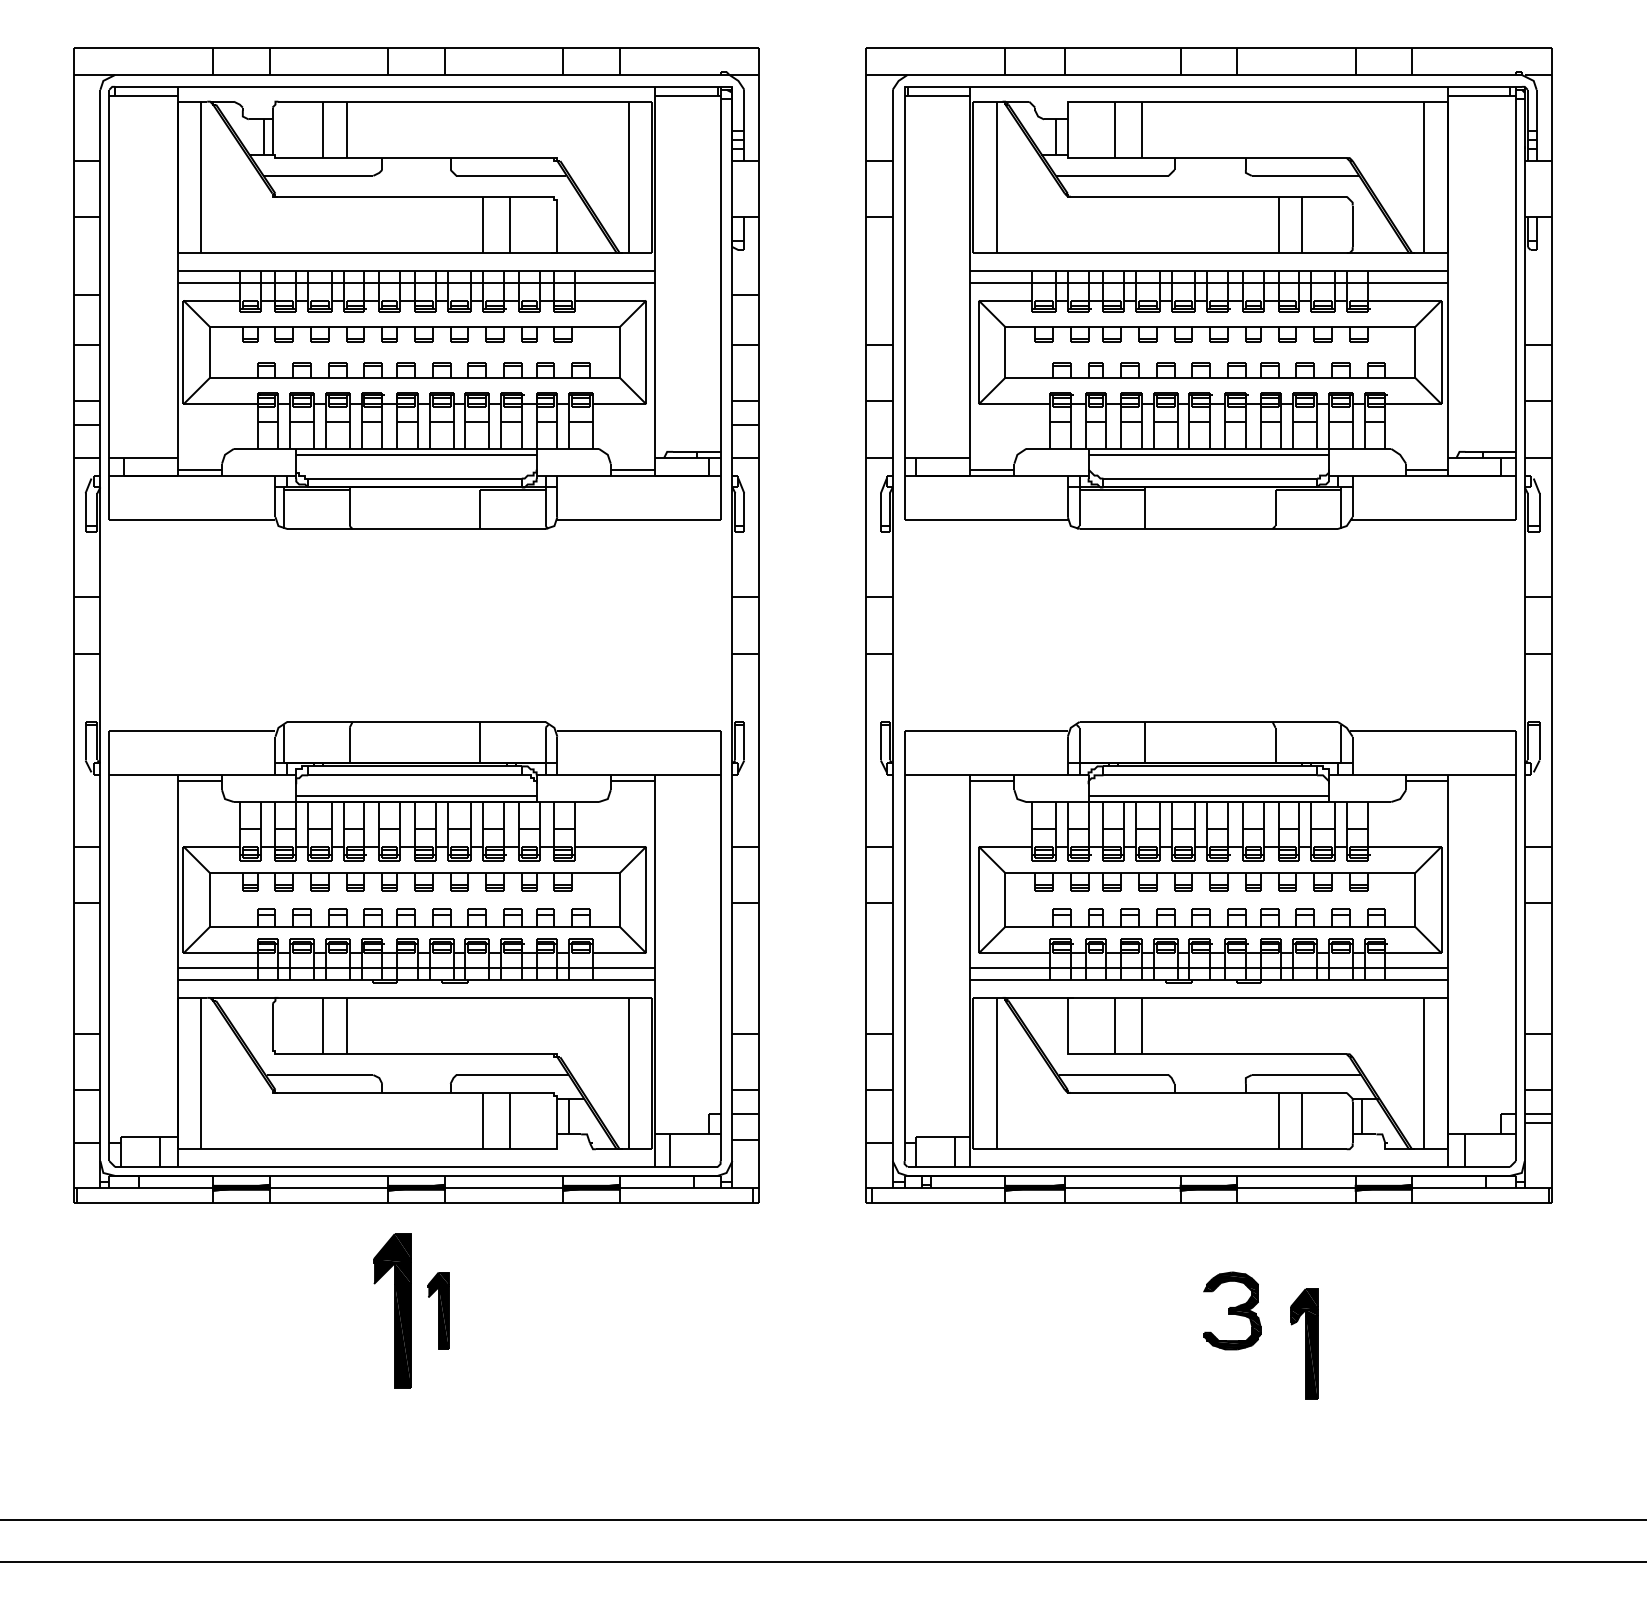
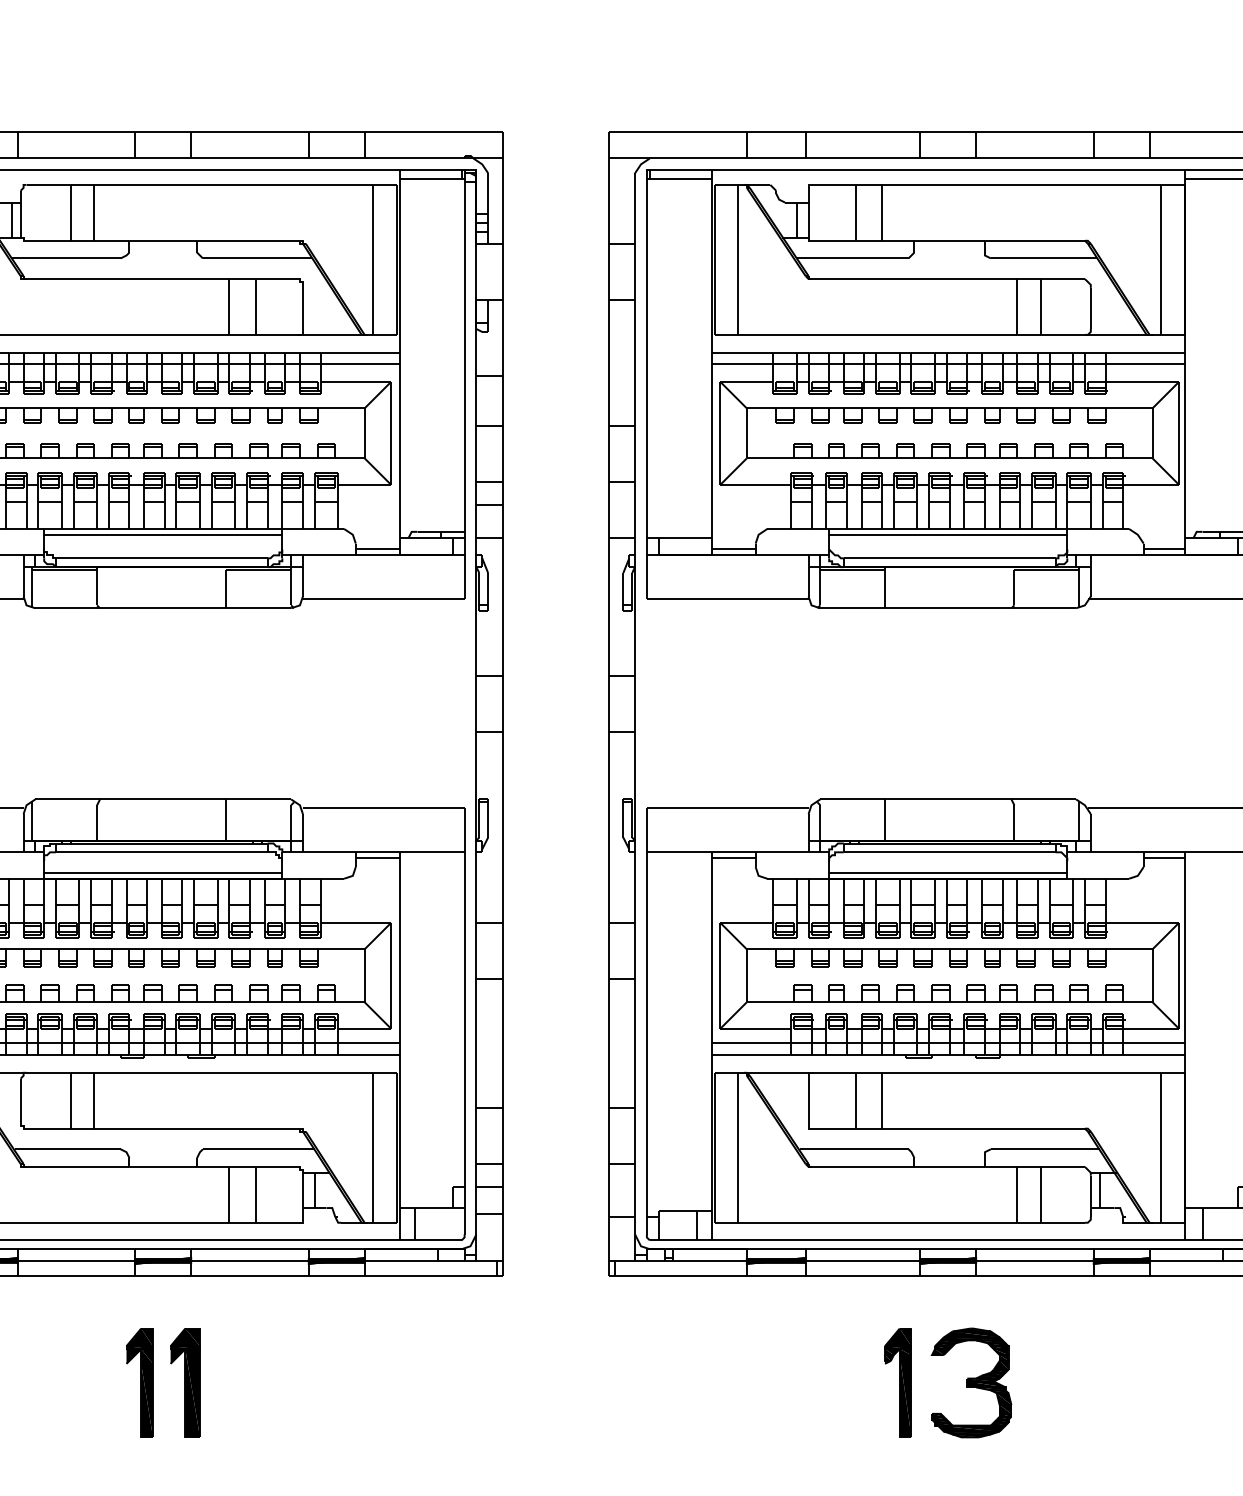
part: (392, 1310) -> (139, 1382), size x0.71
part: (438, 1310) -> (185, 1382), size x1.43
part: (1232, 1310) -> (971, 1382), size x1.43
part: (1304, 1343) -> (898, 1382), moved

